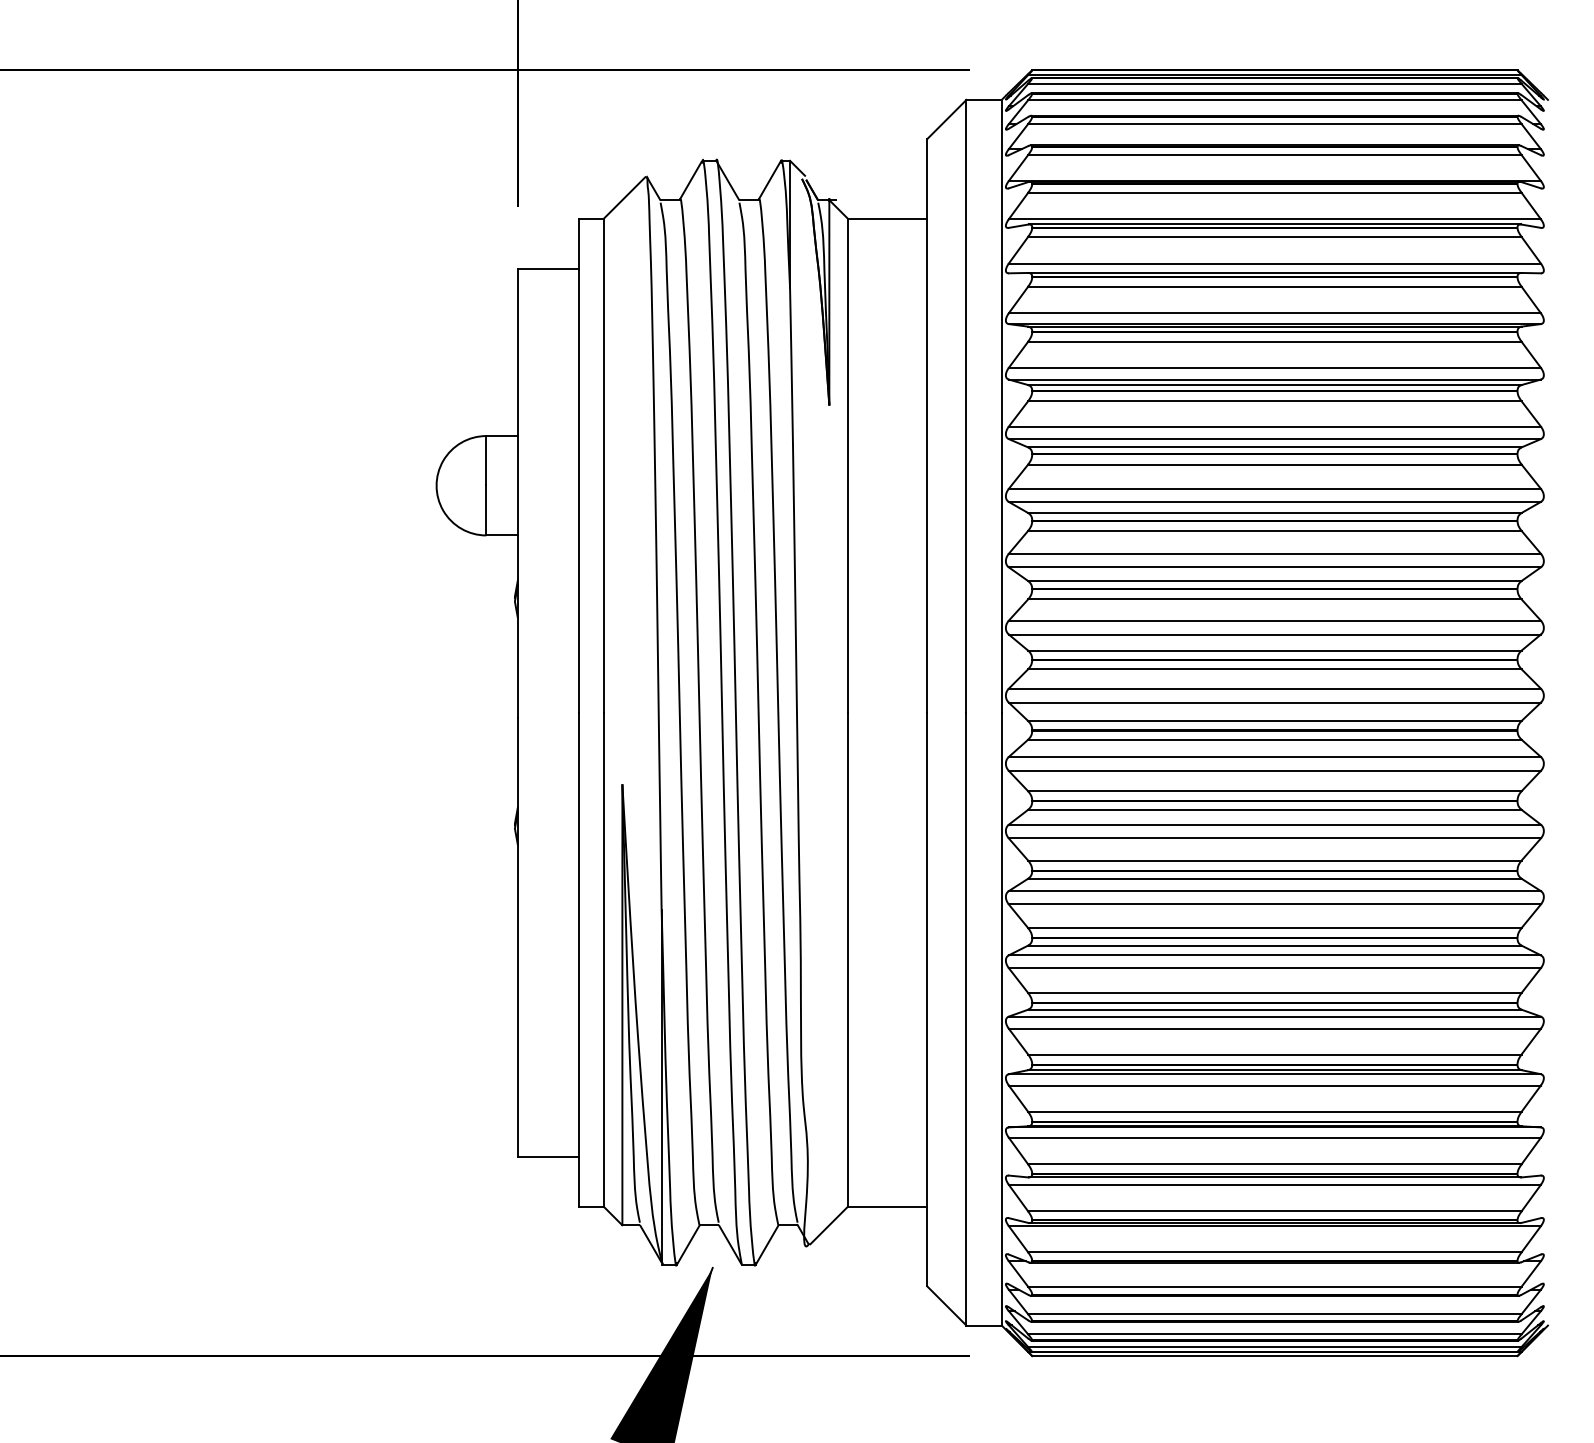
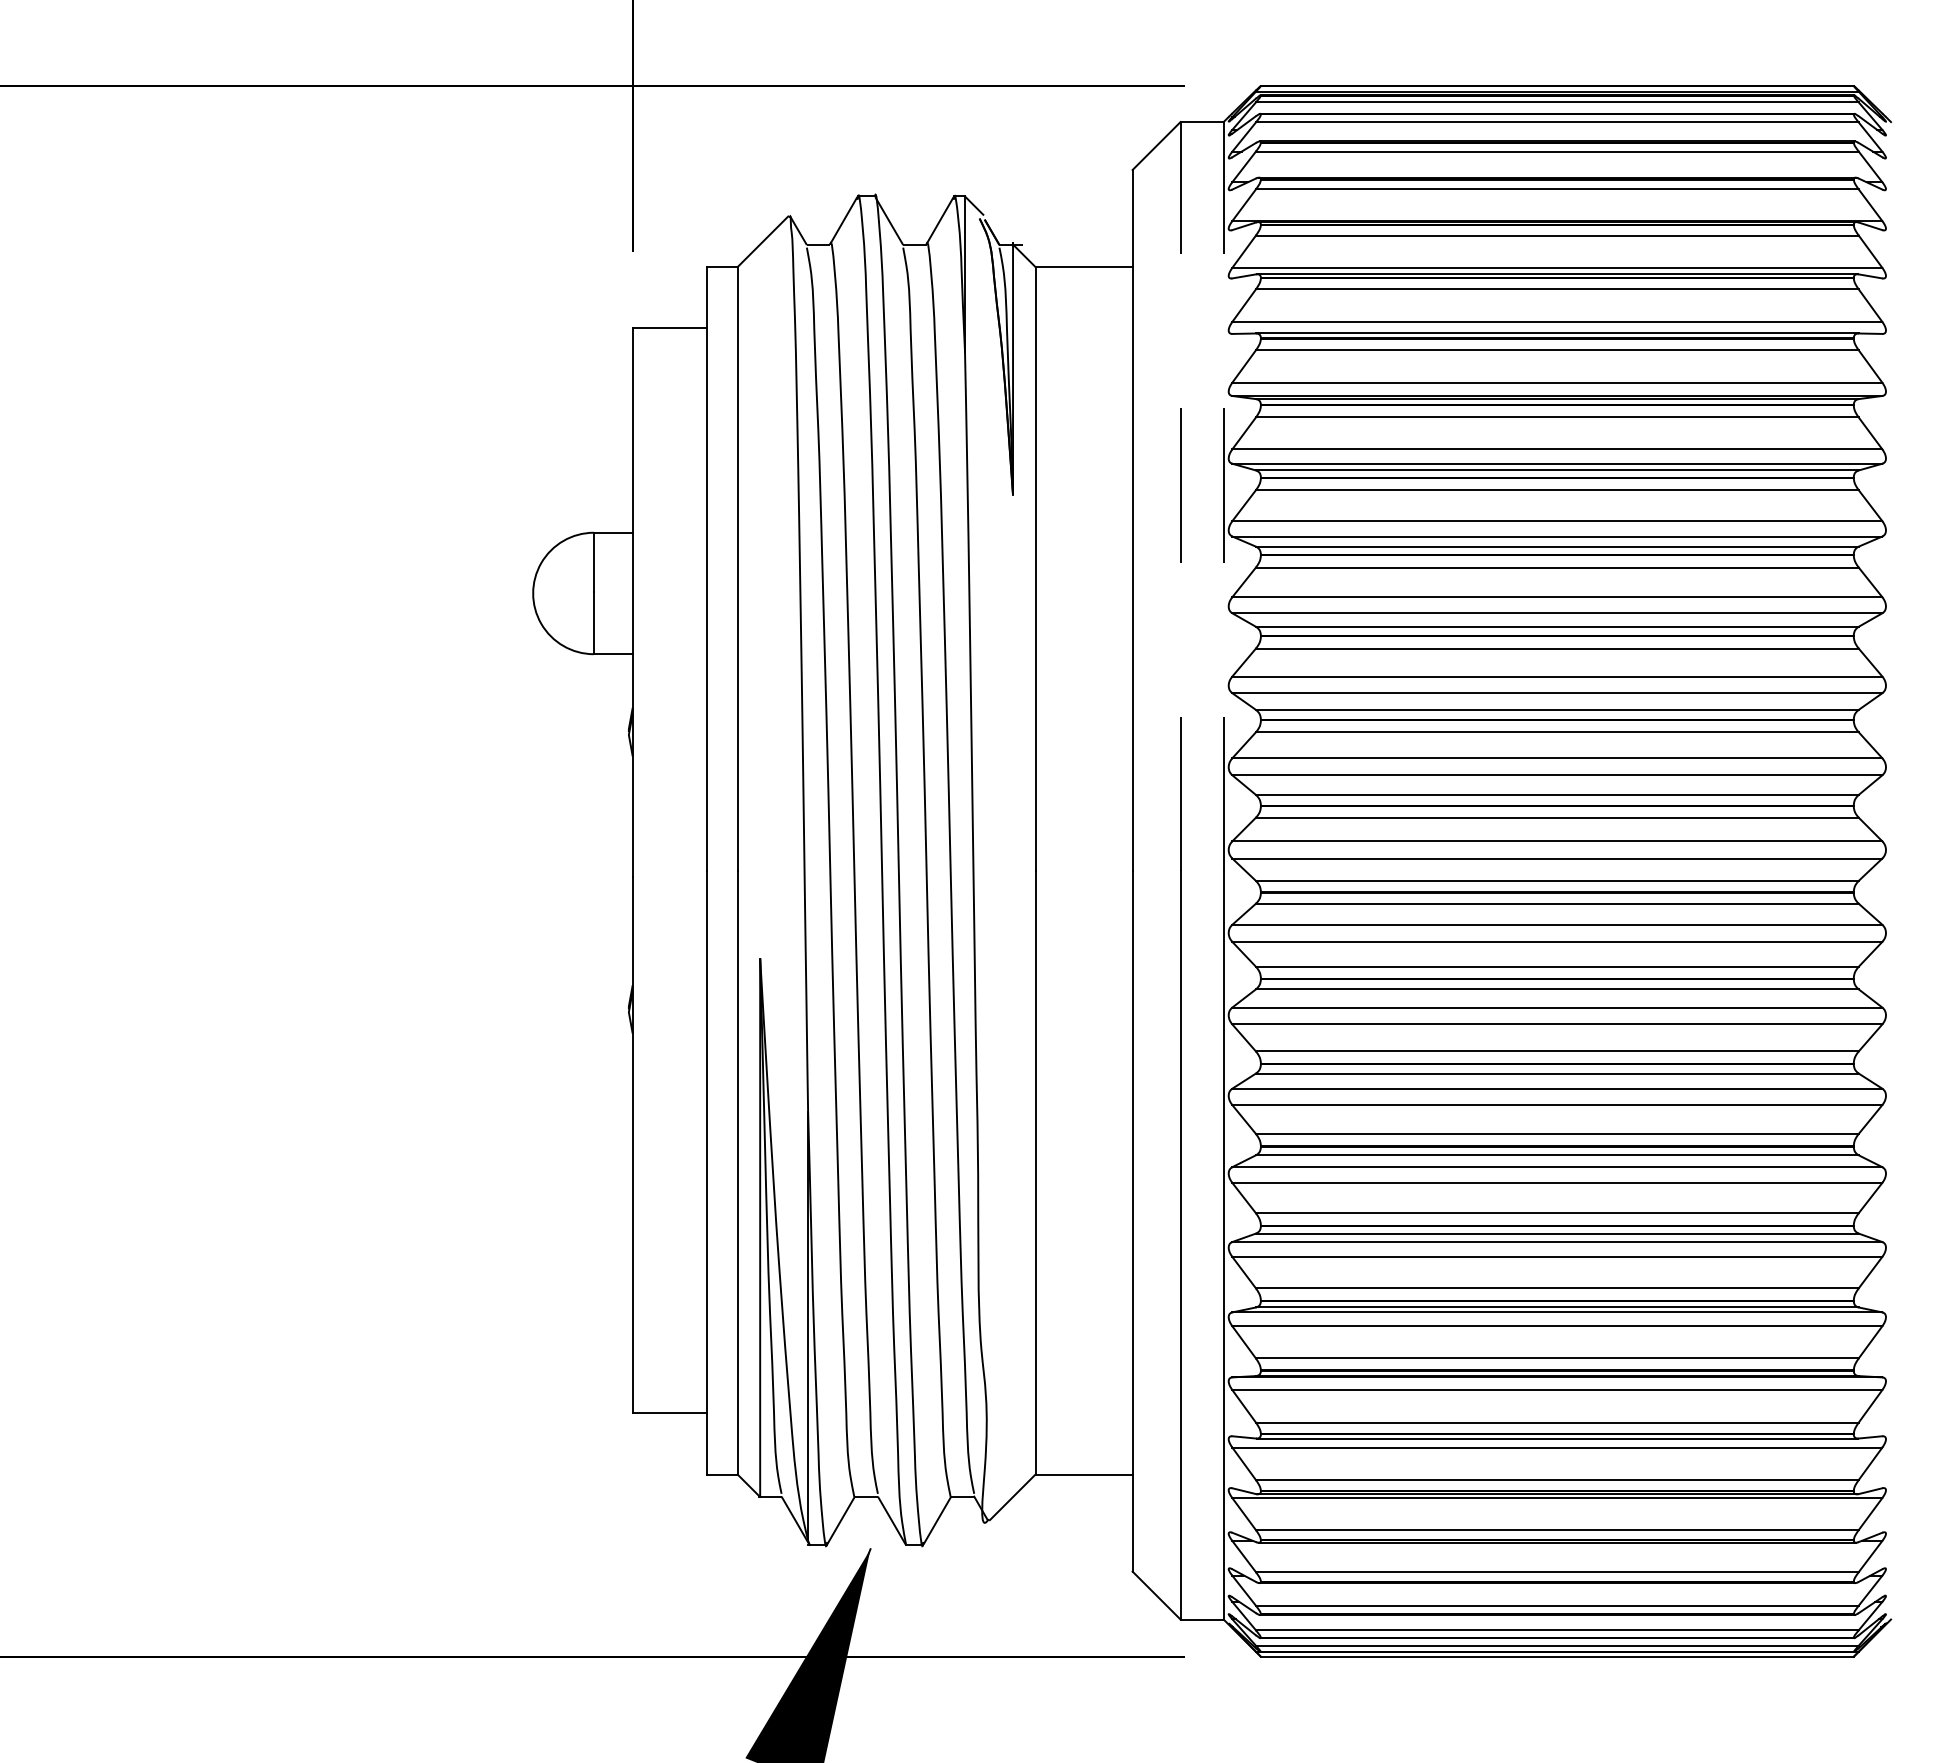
line: (966, 405) -> (1180, 495), solid -> dashed
line: (1001, 405) -> (1223, 495), solid -> dashed

